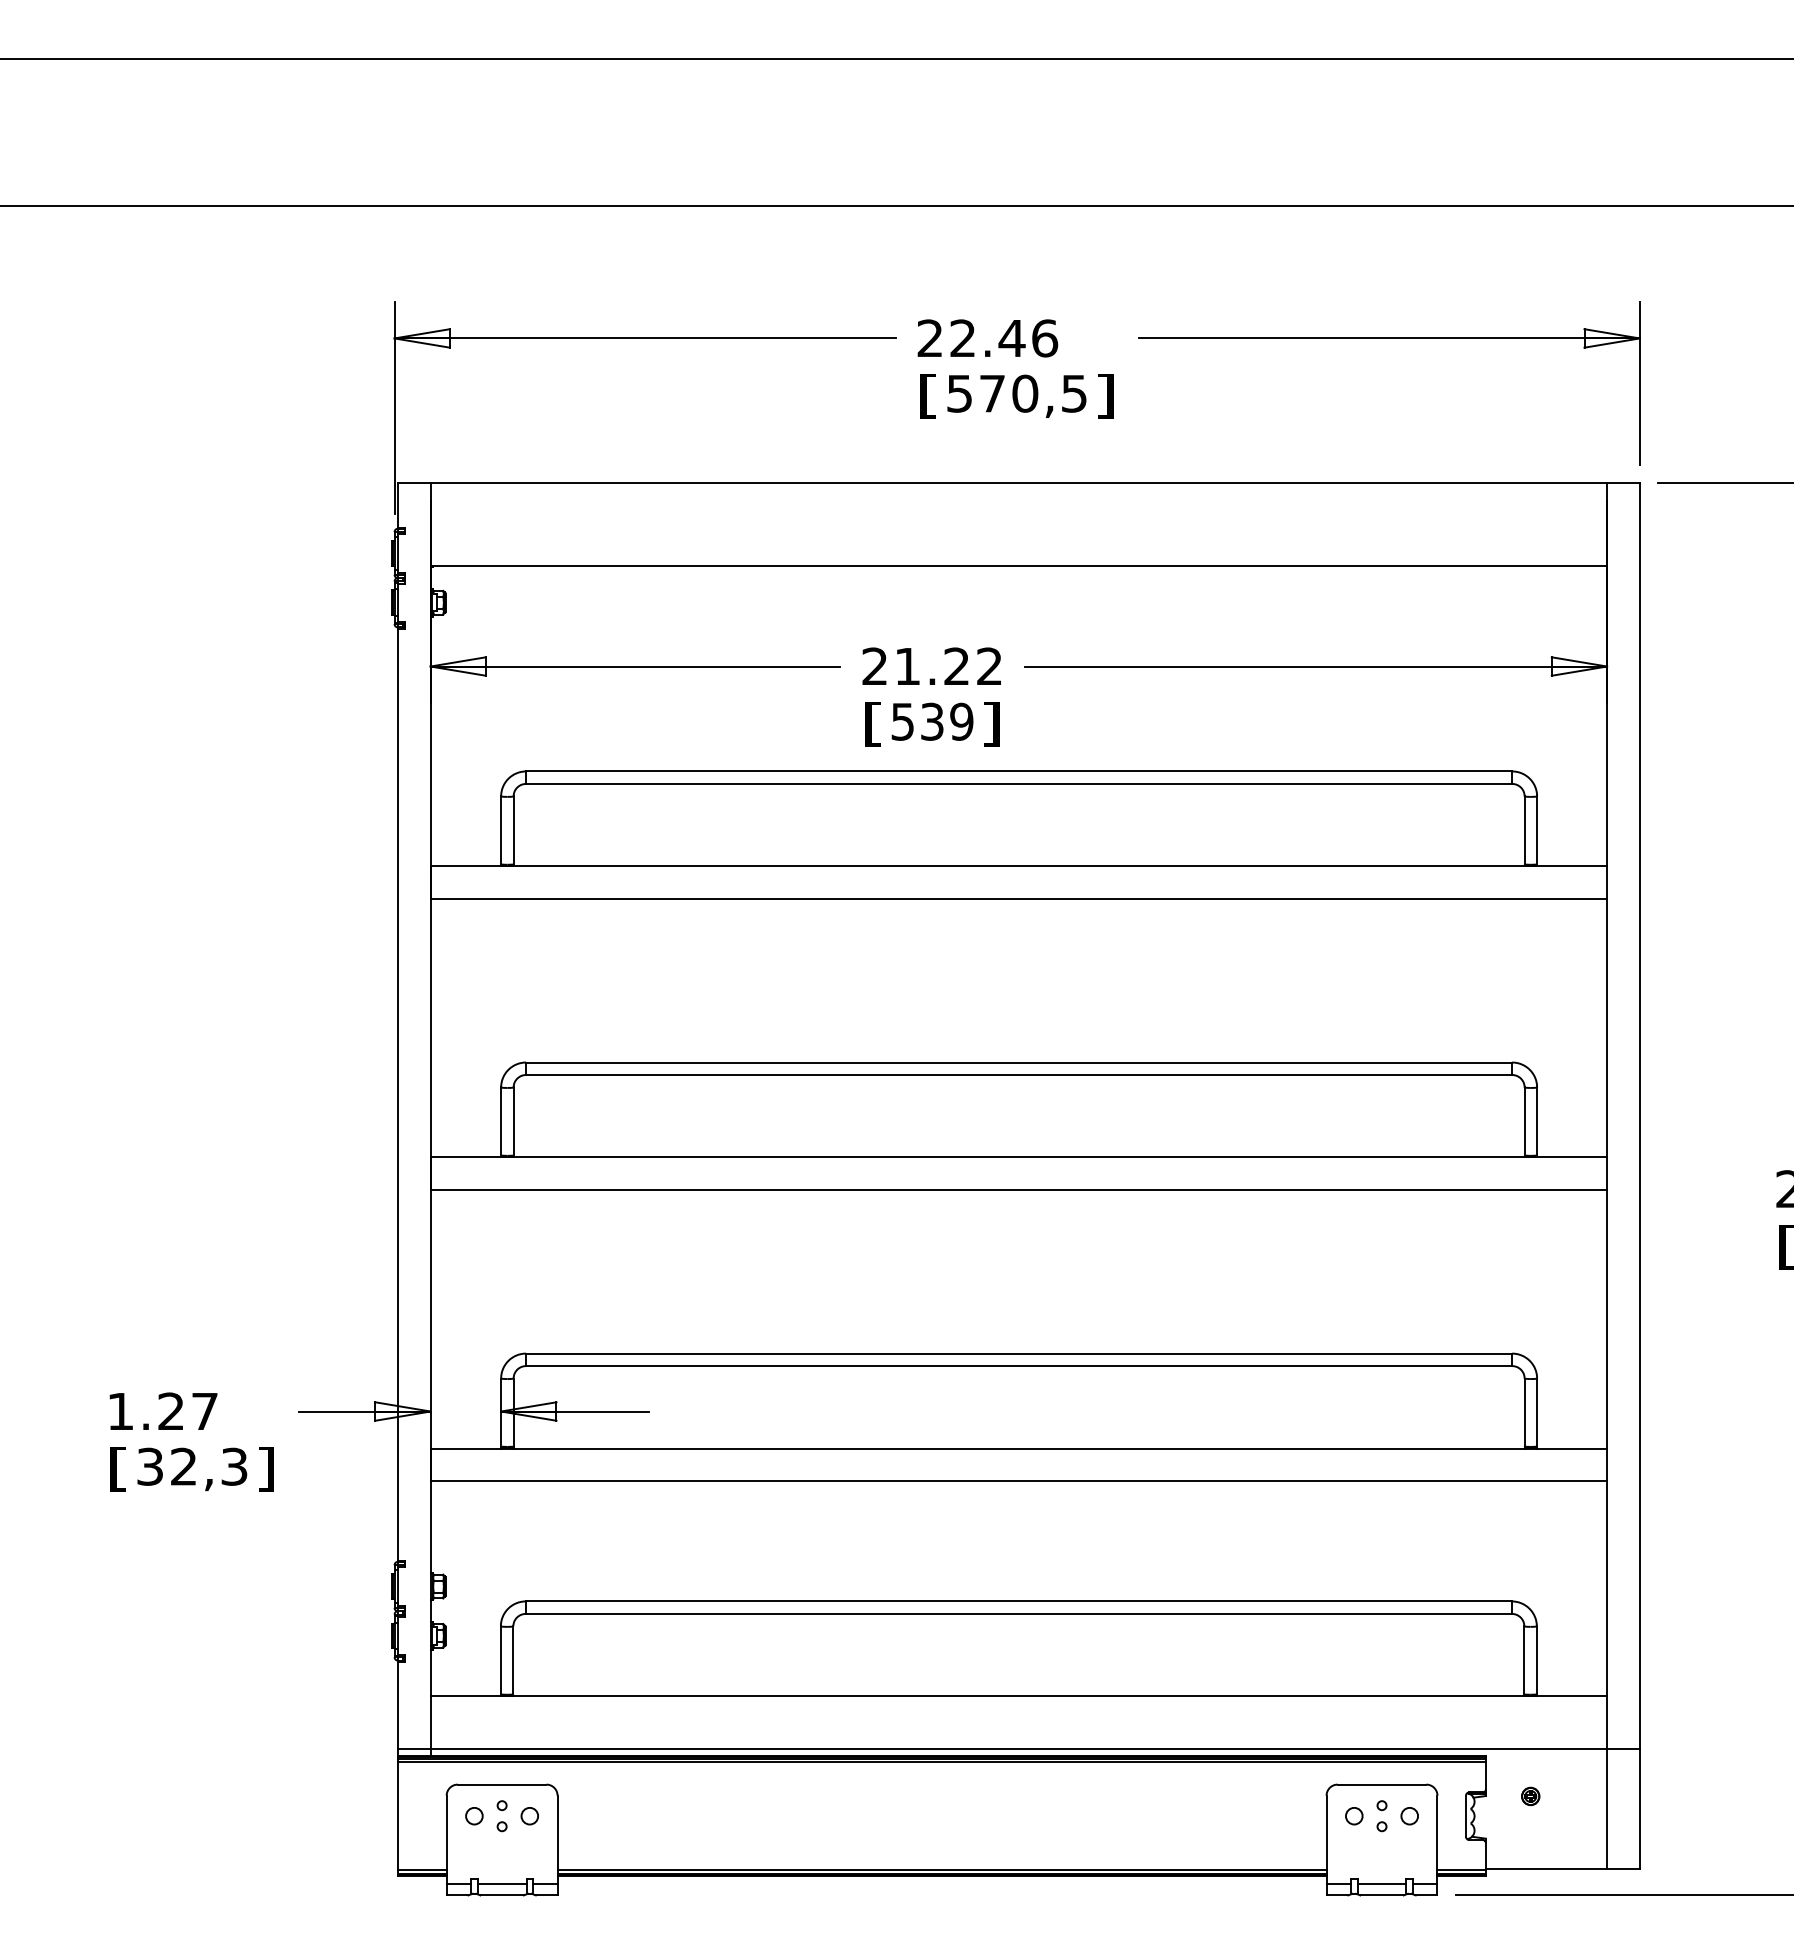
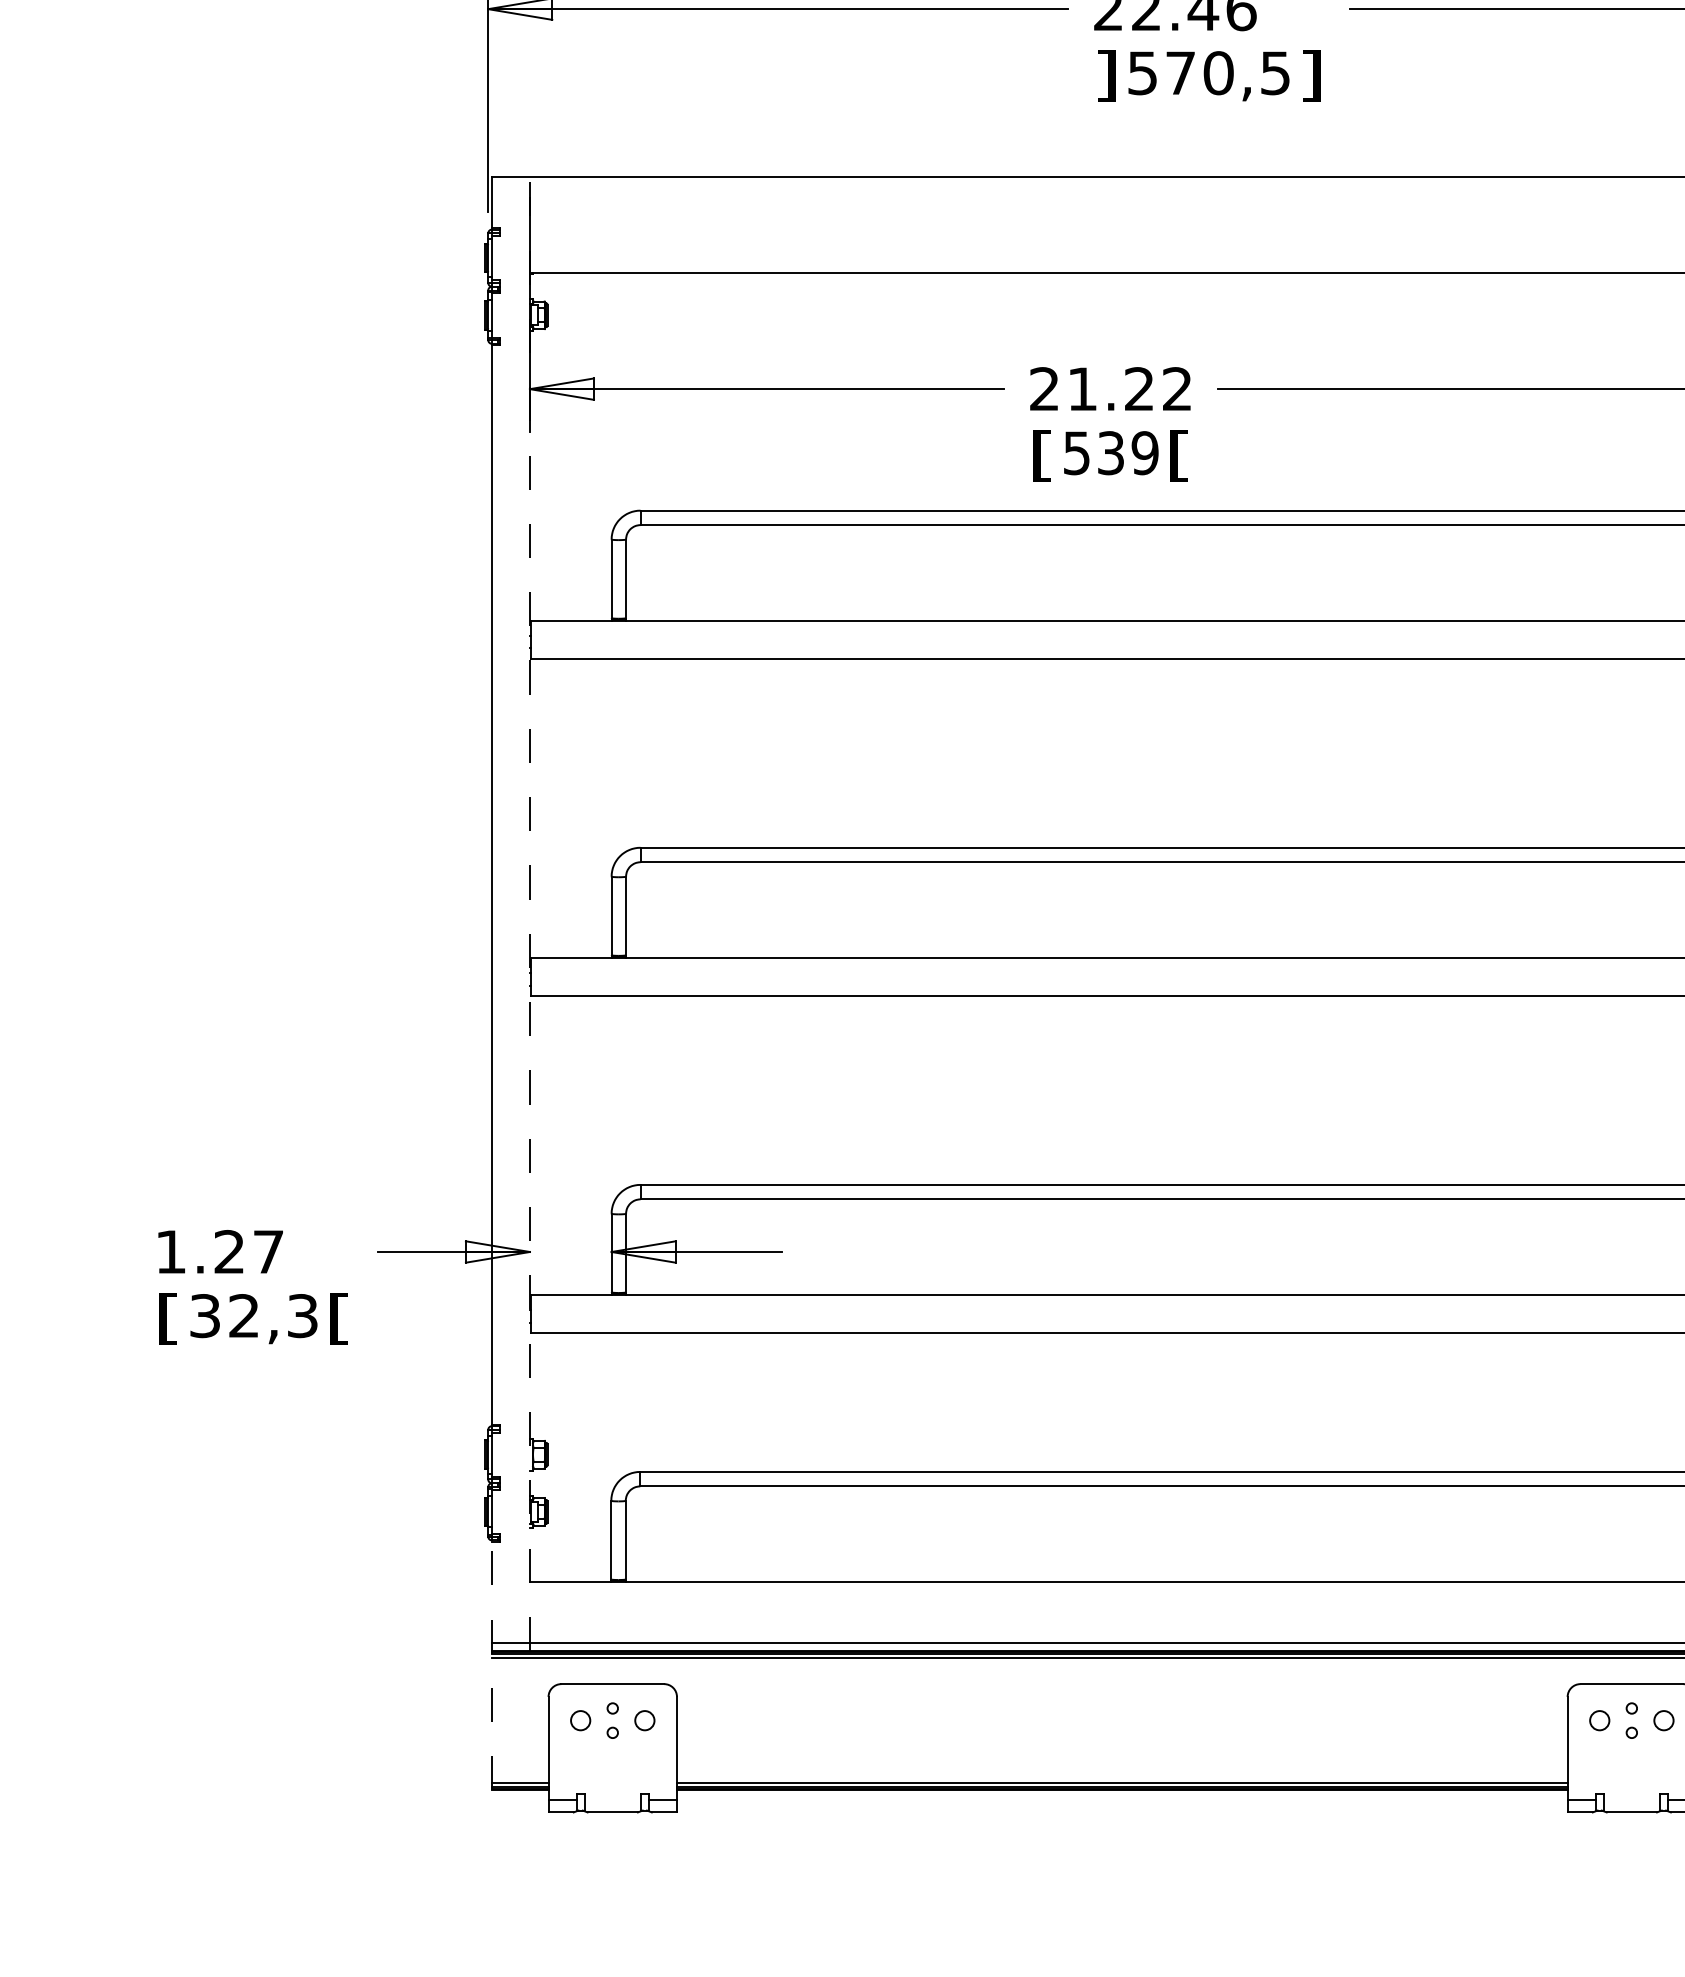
text: (928, 396) -> (1106, 76), [ -> ]
text: (991, 724) -> (1179, 456), ] -> [
line: (430, 1119) -> (529, 913), solid -> dashed
text: (265, 1469) -> (338, 1319), ] -> [
line: (397, 1768) -> (491, 1665), solid -> dashed
line: (501, 1884) -> (612, 1799), removed
line: (1381, 1884) -> (1631, 1799), removed

